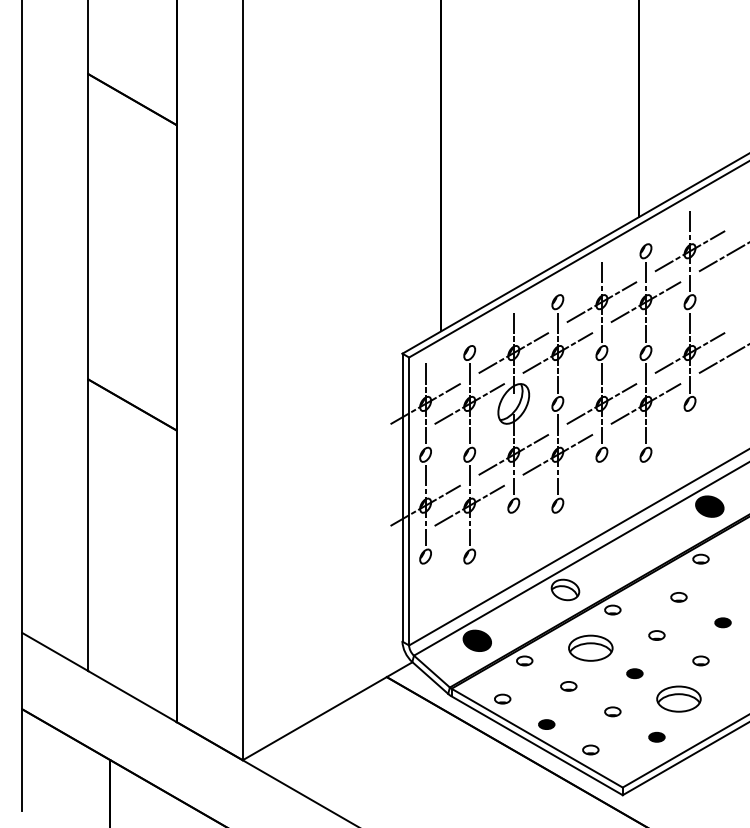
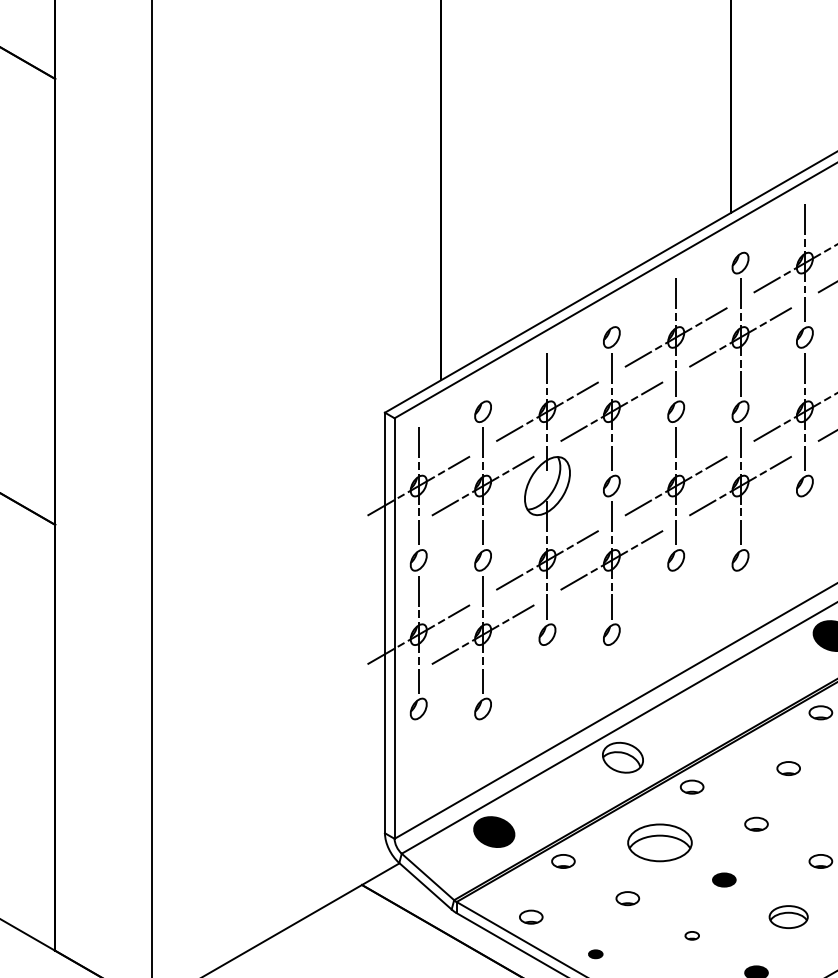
part: (678, 698) -> (788, 916), size x0.6
part: (612, 711) -> (691, 935), size x0.6
part: (546, 724) -> (595, 954), size x0.6

